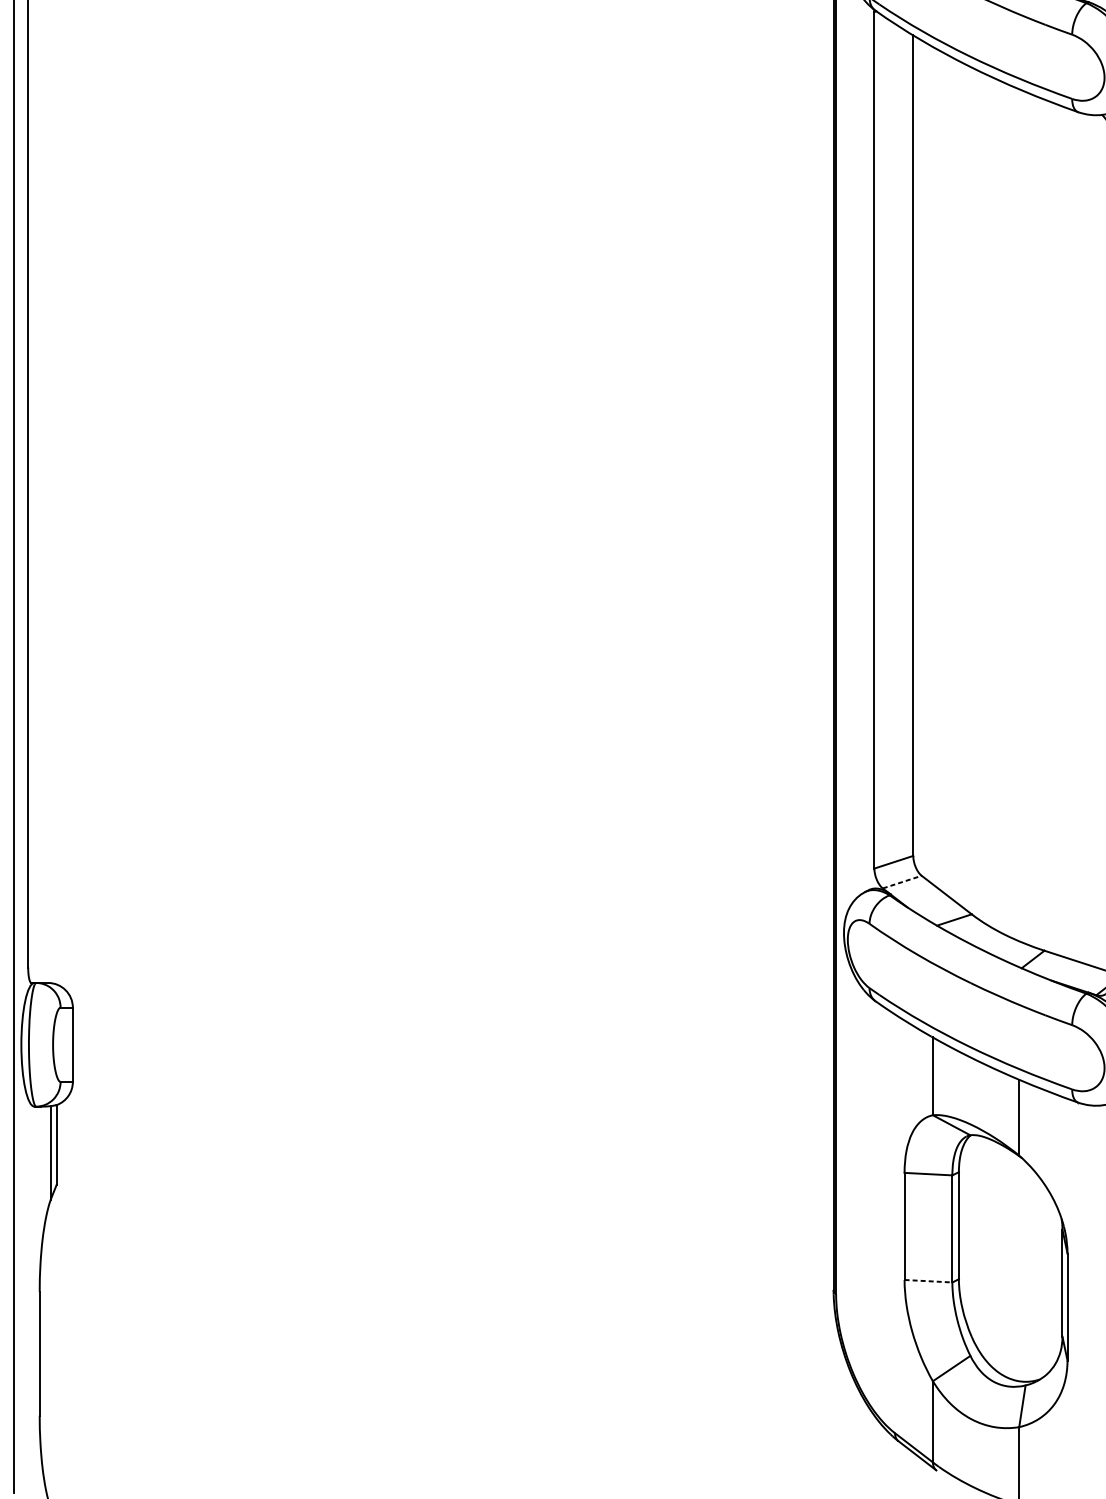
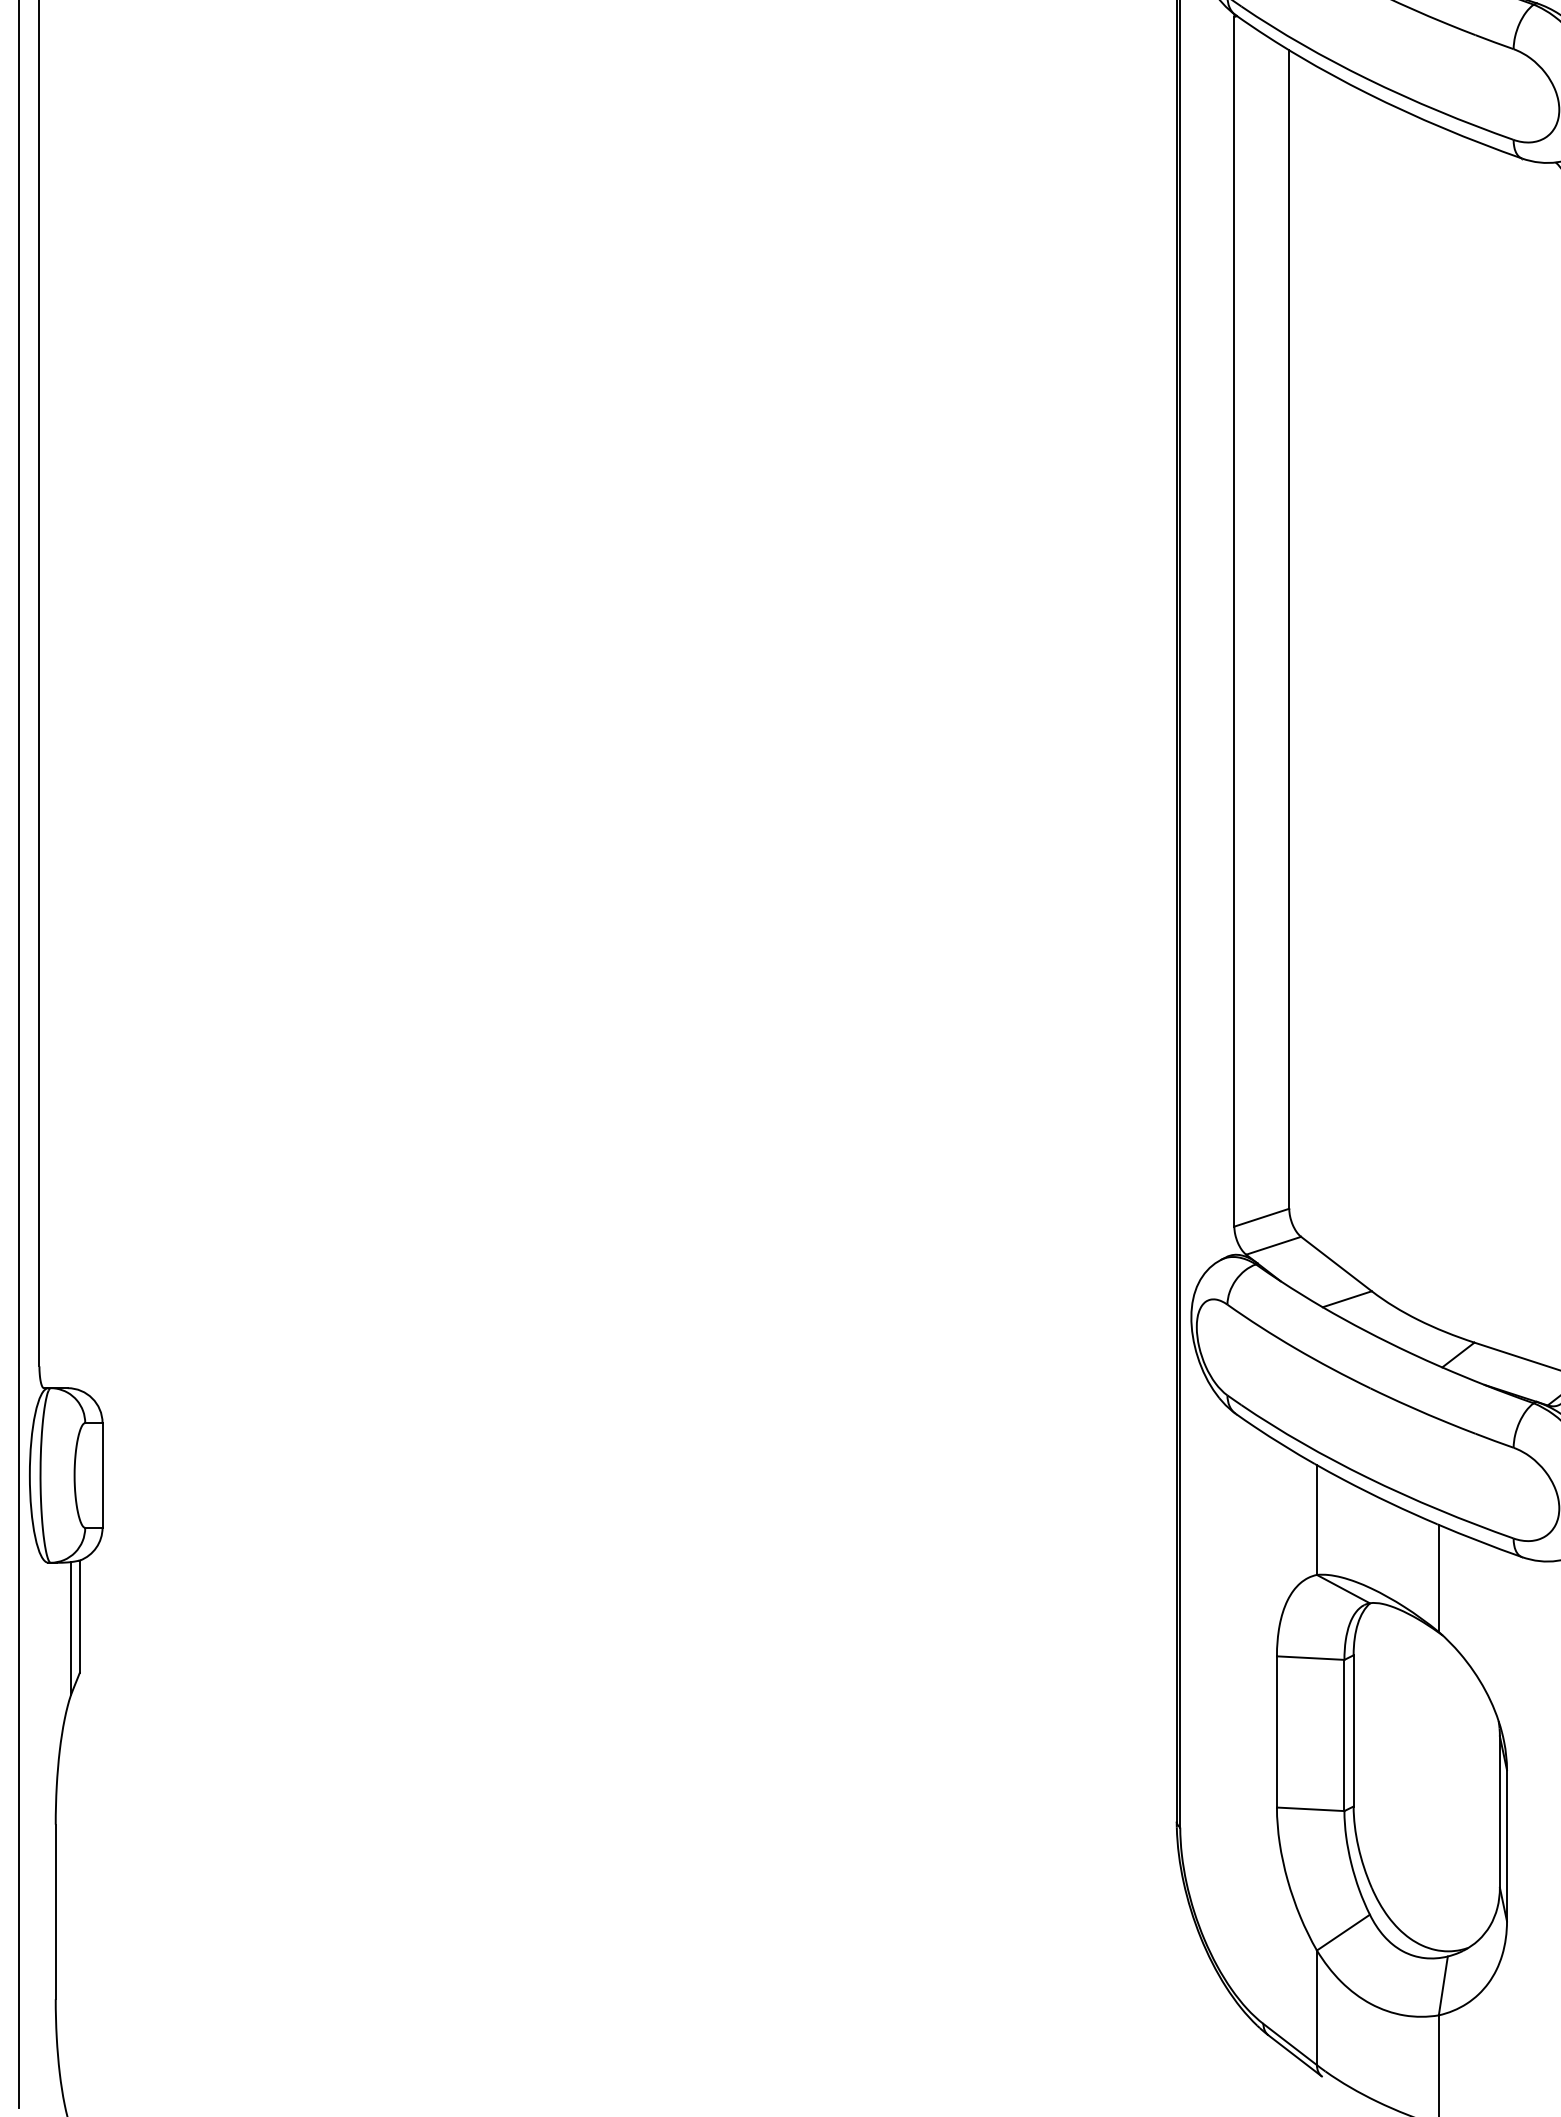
line: (902, 881) -> (1273, 1245), dashed -> solid
line: (928, 1281) -> (1310, 1809), dashed -> solid

